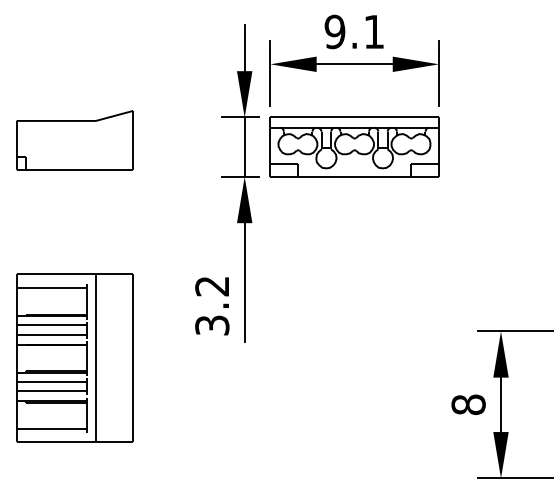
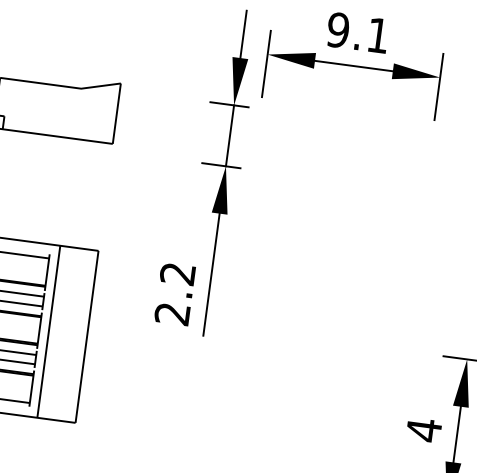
part: (354, 146) -> (342, 150), removed
text: (212, 325) -> (172, 313), 3.2 -> 2.2
text: (468, 404) -> (423, 429), 8 -> 4

